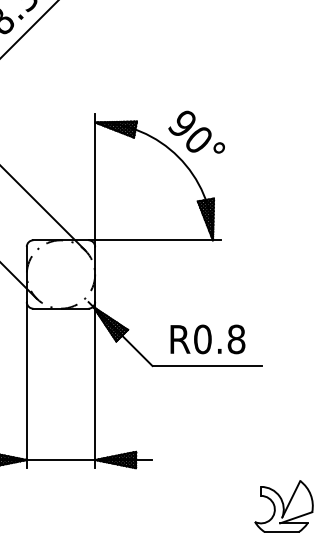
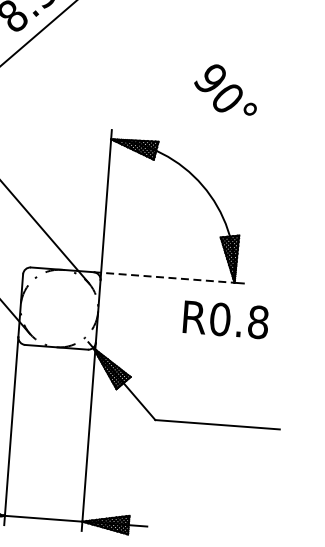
text: (196, 131) -> (225, 88), moved
line: (151, 240) -> (164, 277), solid -> dashed
text: (207, 339) -> (225, 319), moved

